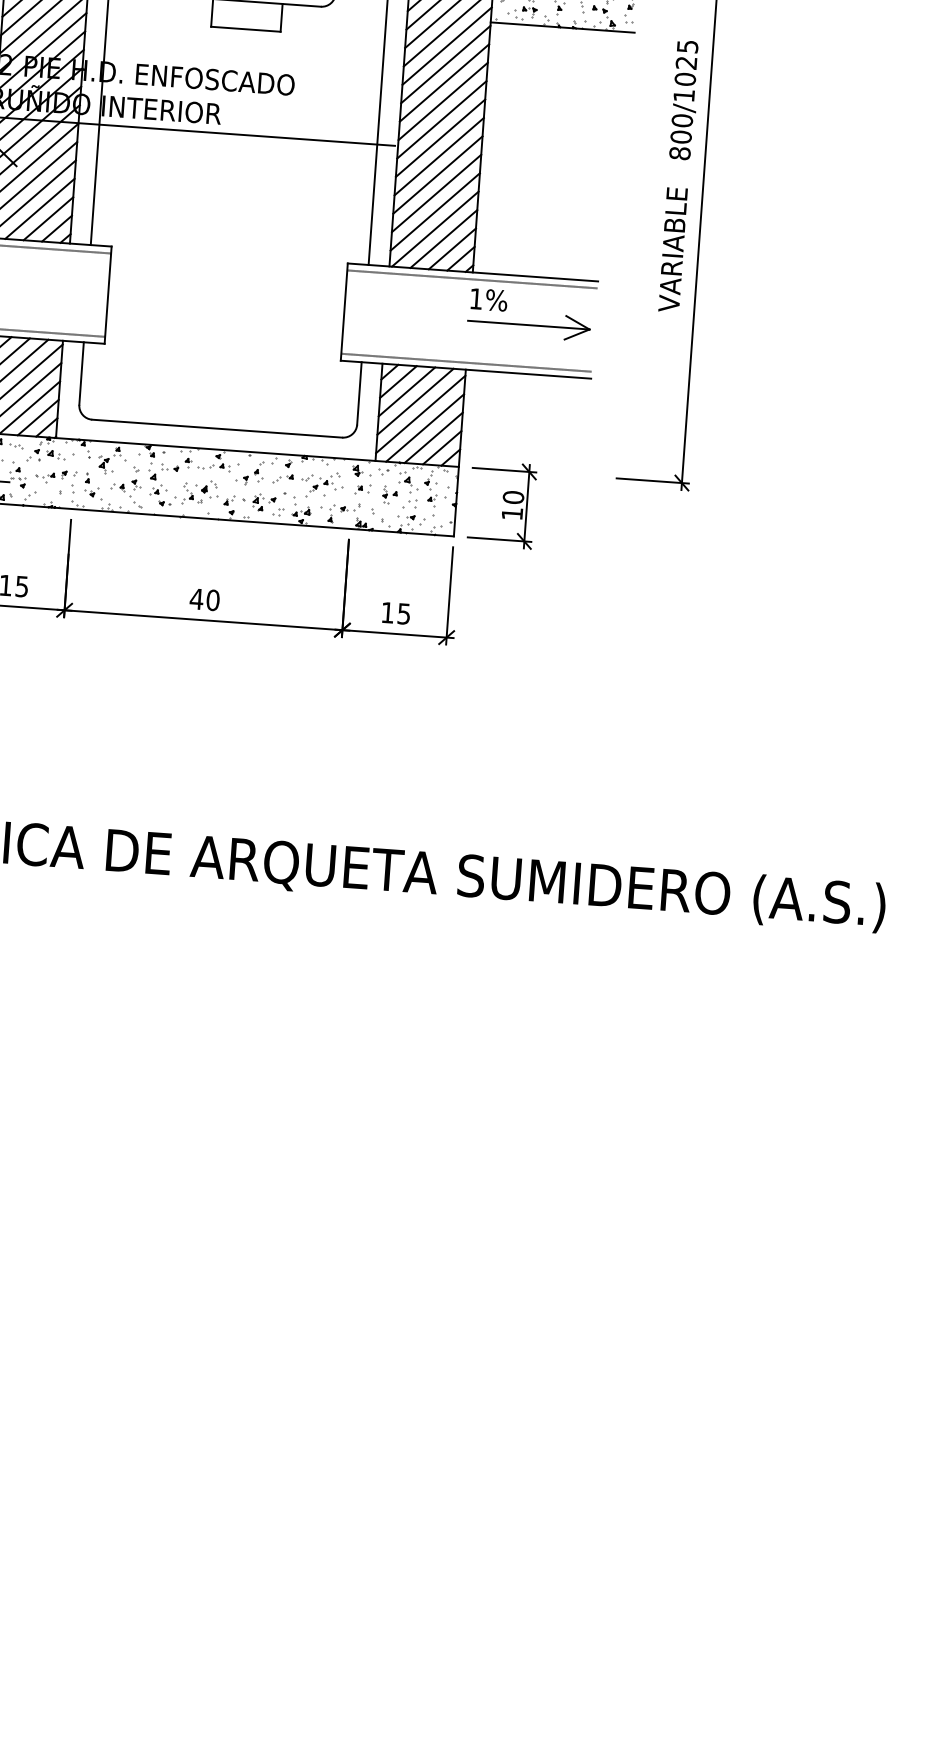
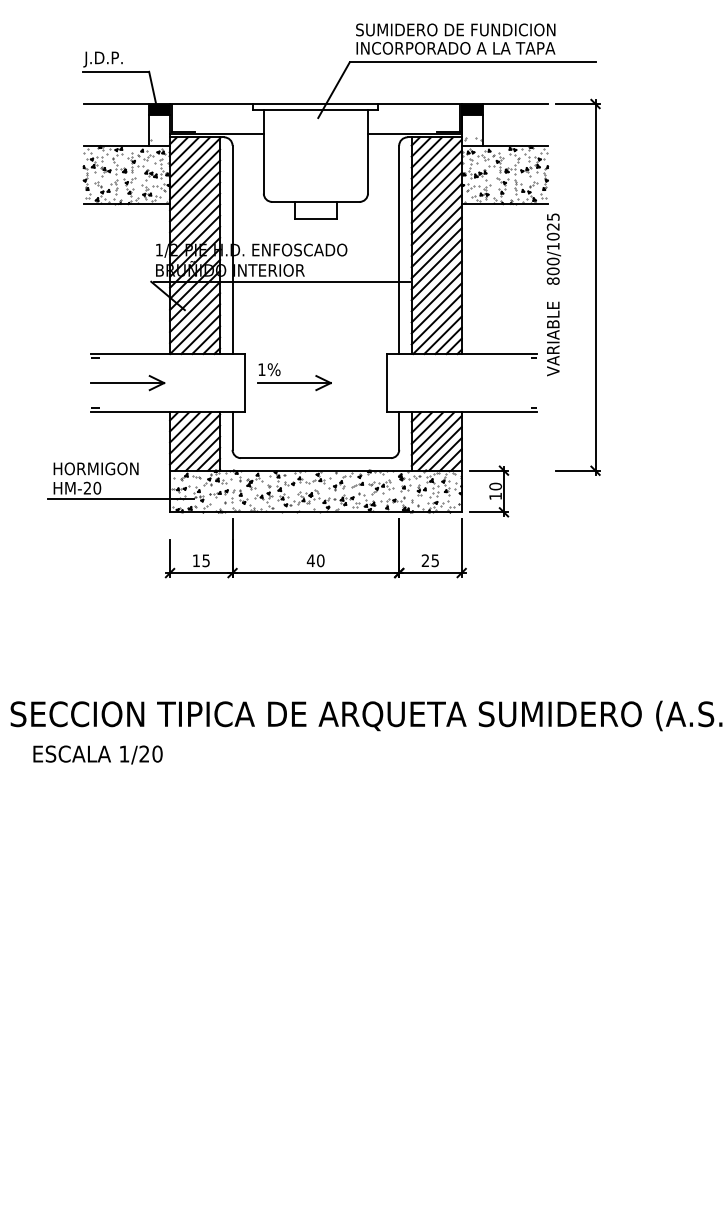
text: (678, 175) -> (553, 294), moved
part: (529, 315) -> (294, 377), moved
text: (386, 612) -> (424, 560), 15 -> 25

